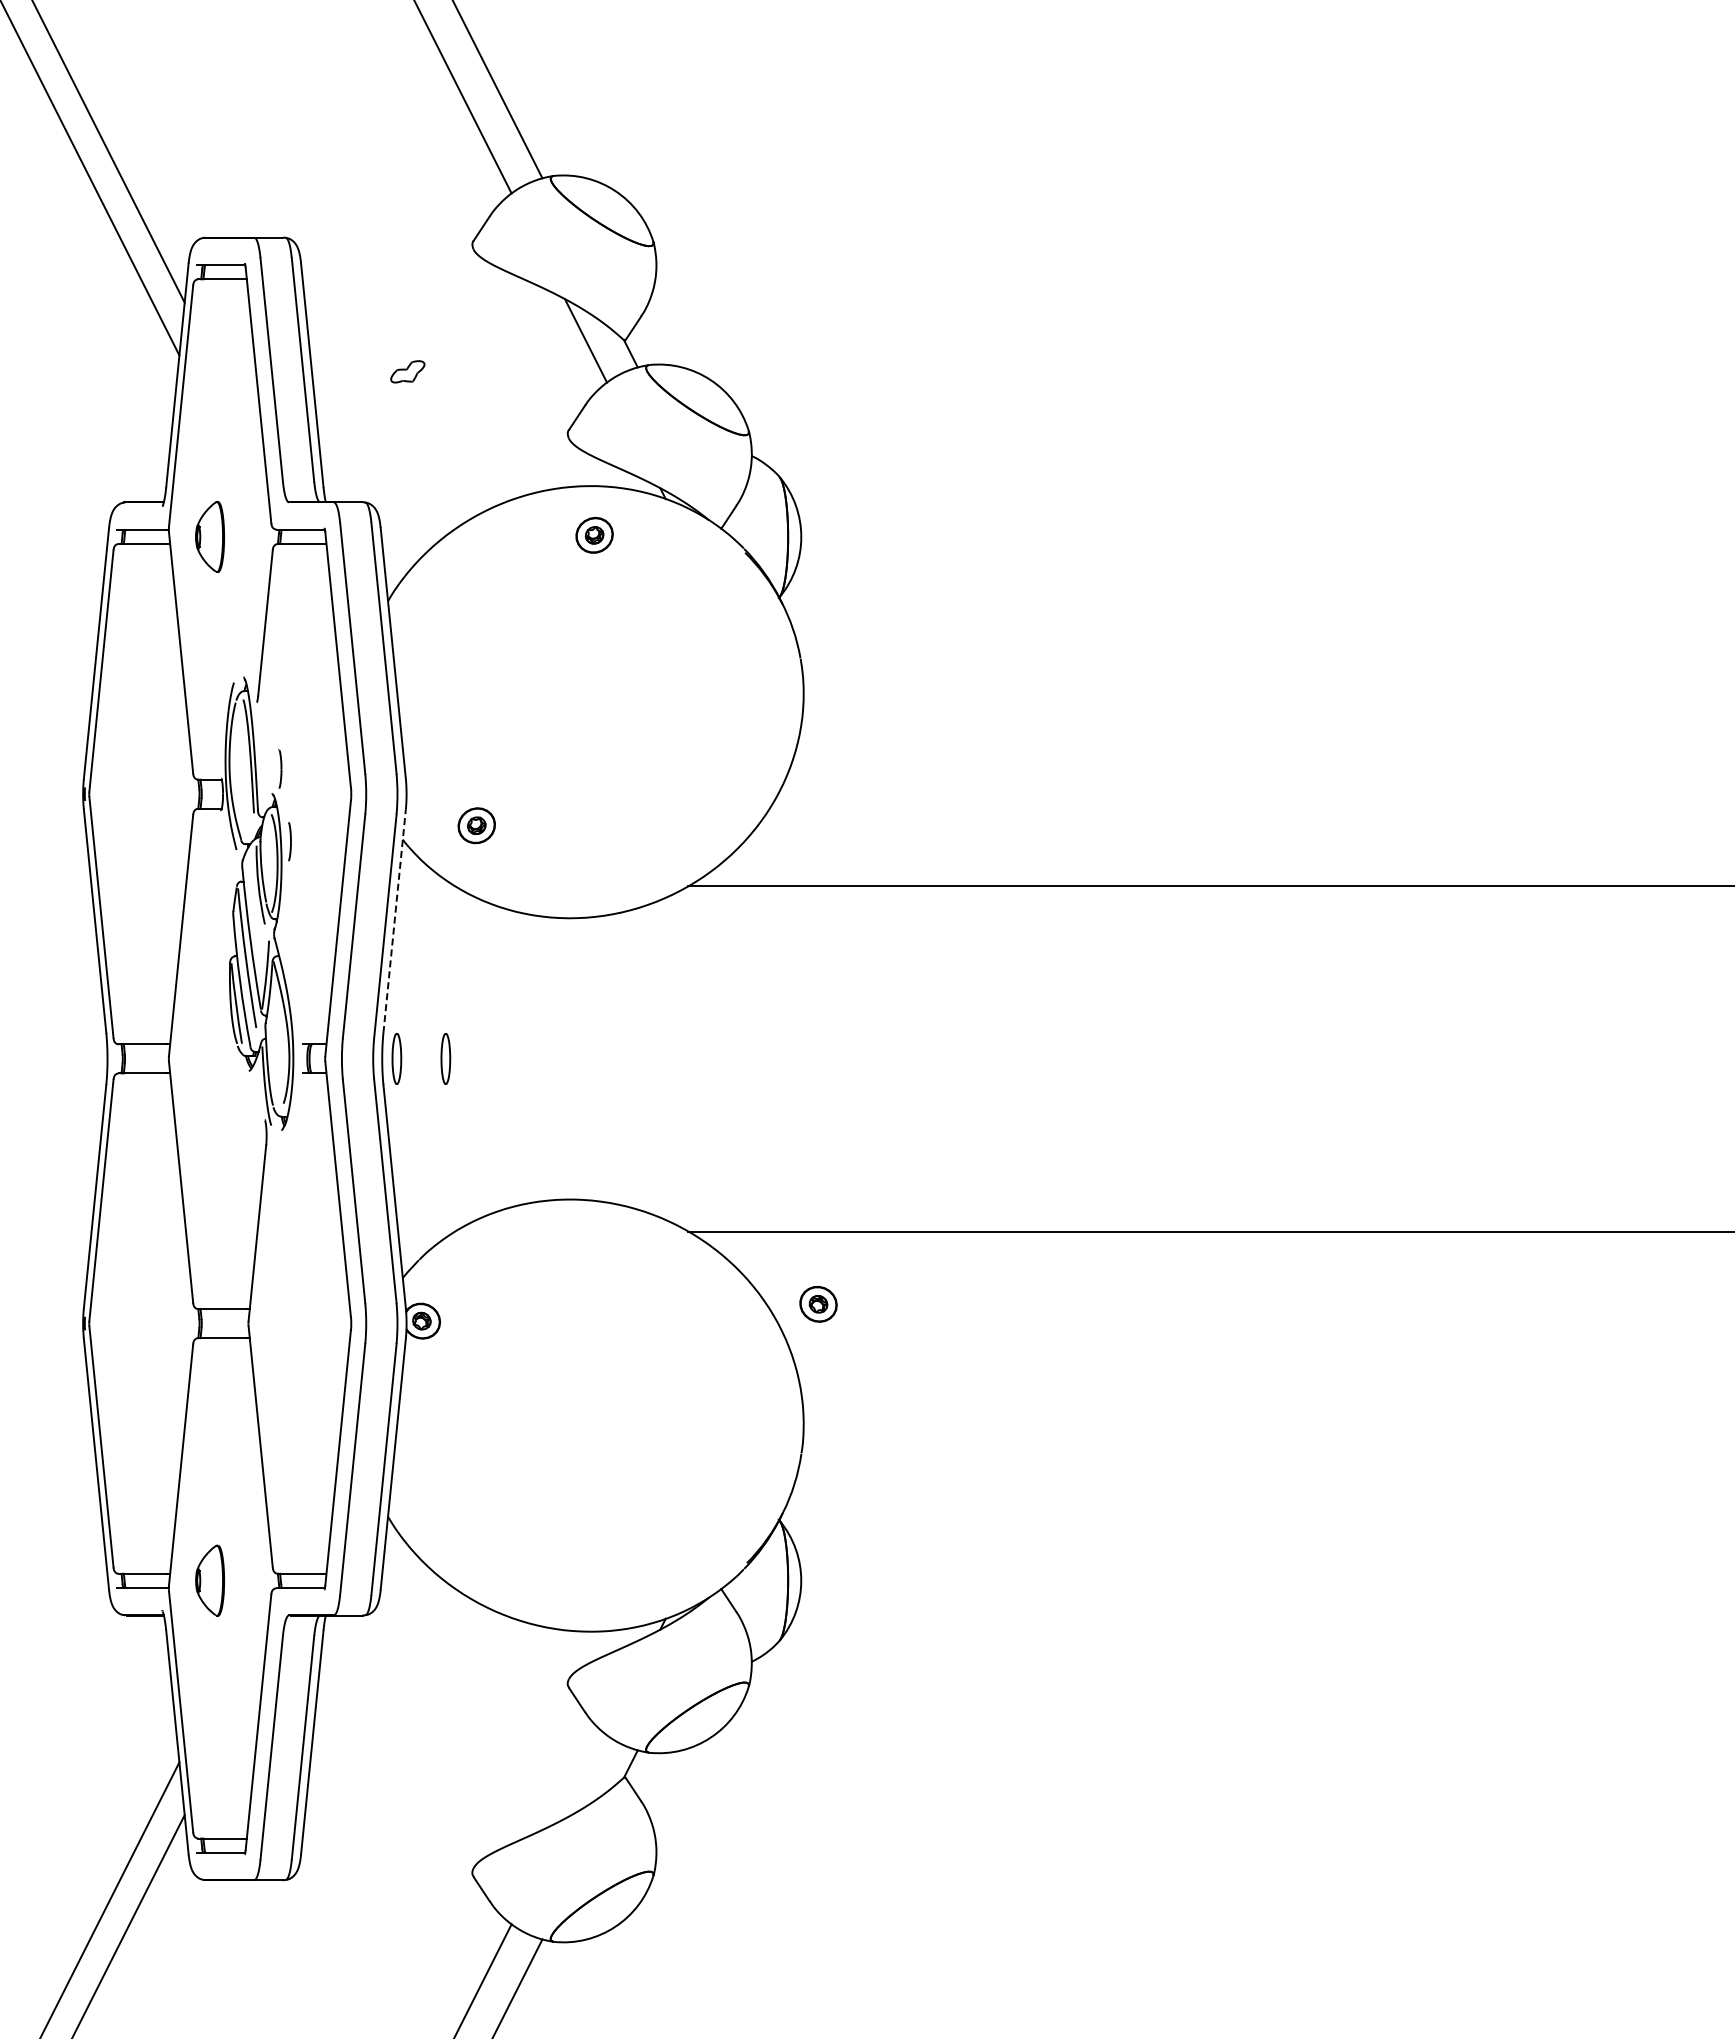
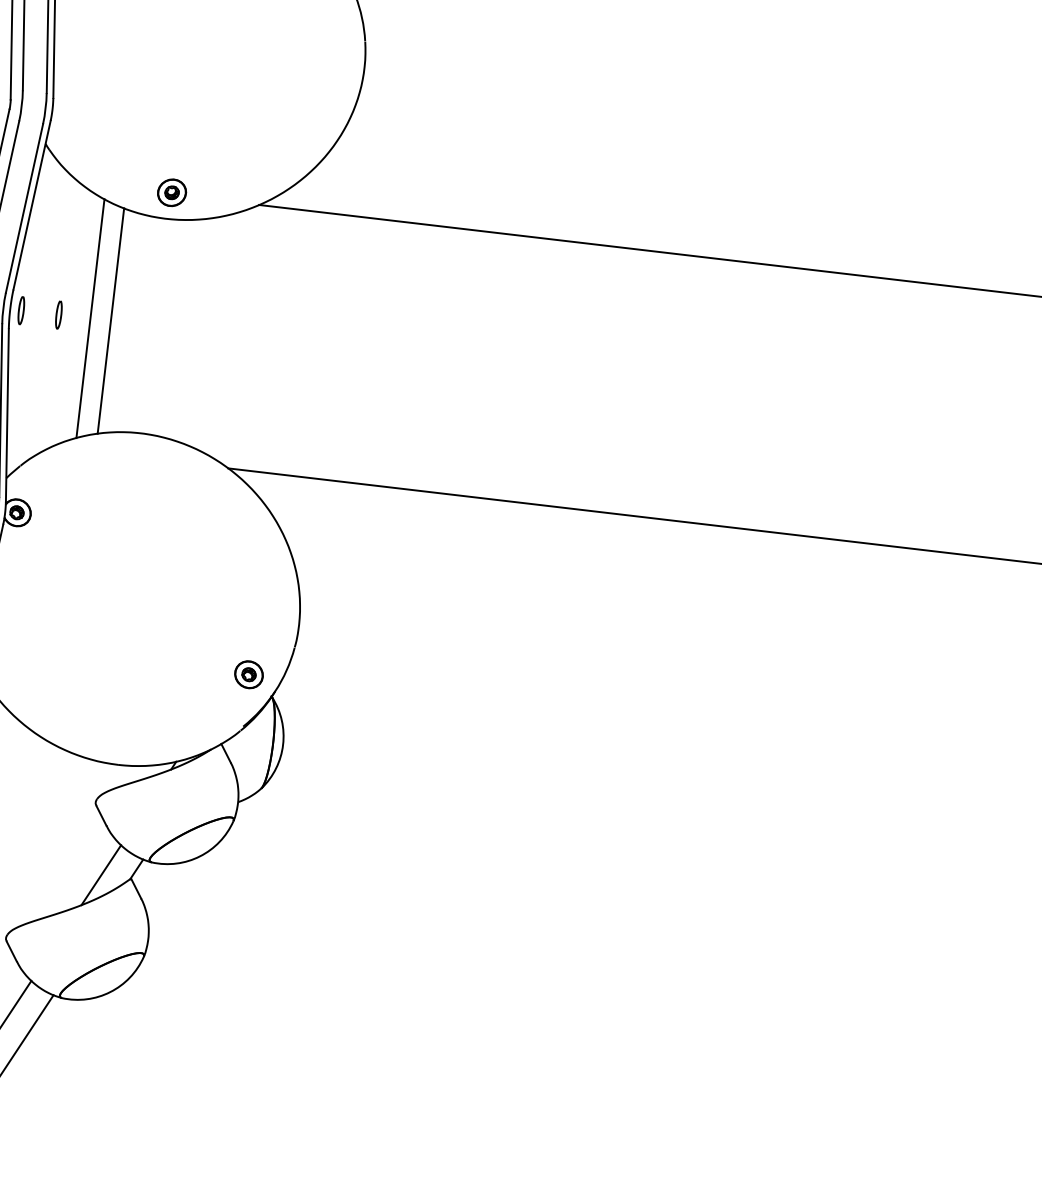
part: (476, 825) -> (171, 192), moved
line: (394, 920) -> (32, 204), dashed -> solid
part: (396, 1058) -> (21, 310), size x0.71
part: (446, 1058) -> (59, 314), size x0.71
line: (487, 1058) -> (90, 318), added
line: (514, 1058) -> (111, 320), added
part: (818, 1304) -> (248, 674), moved
line: (585, 1776) -> (100, 874), added

